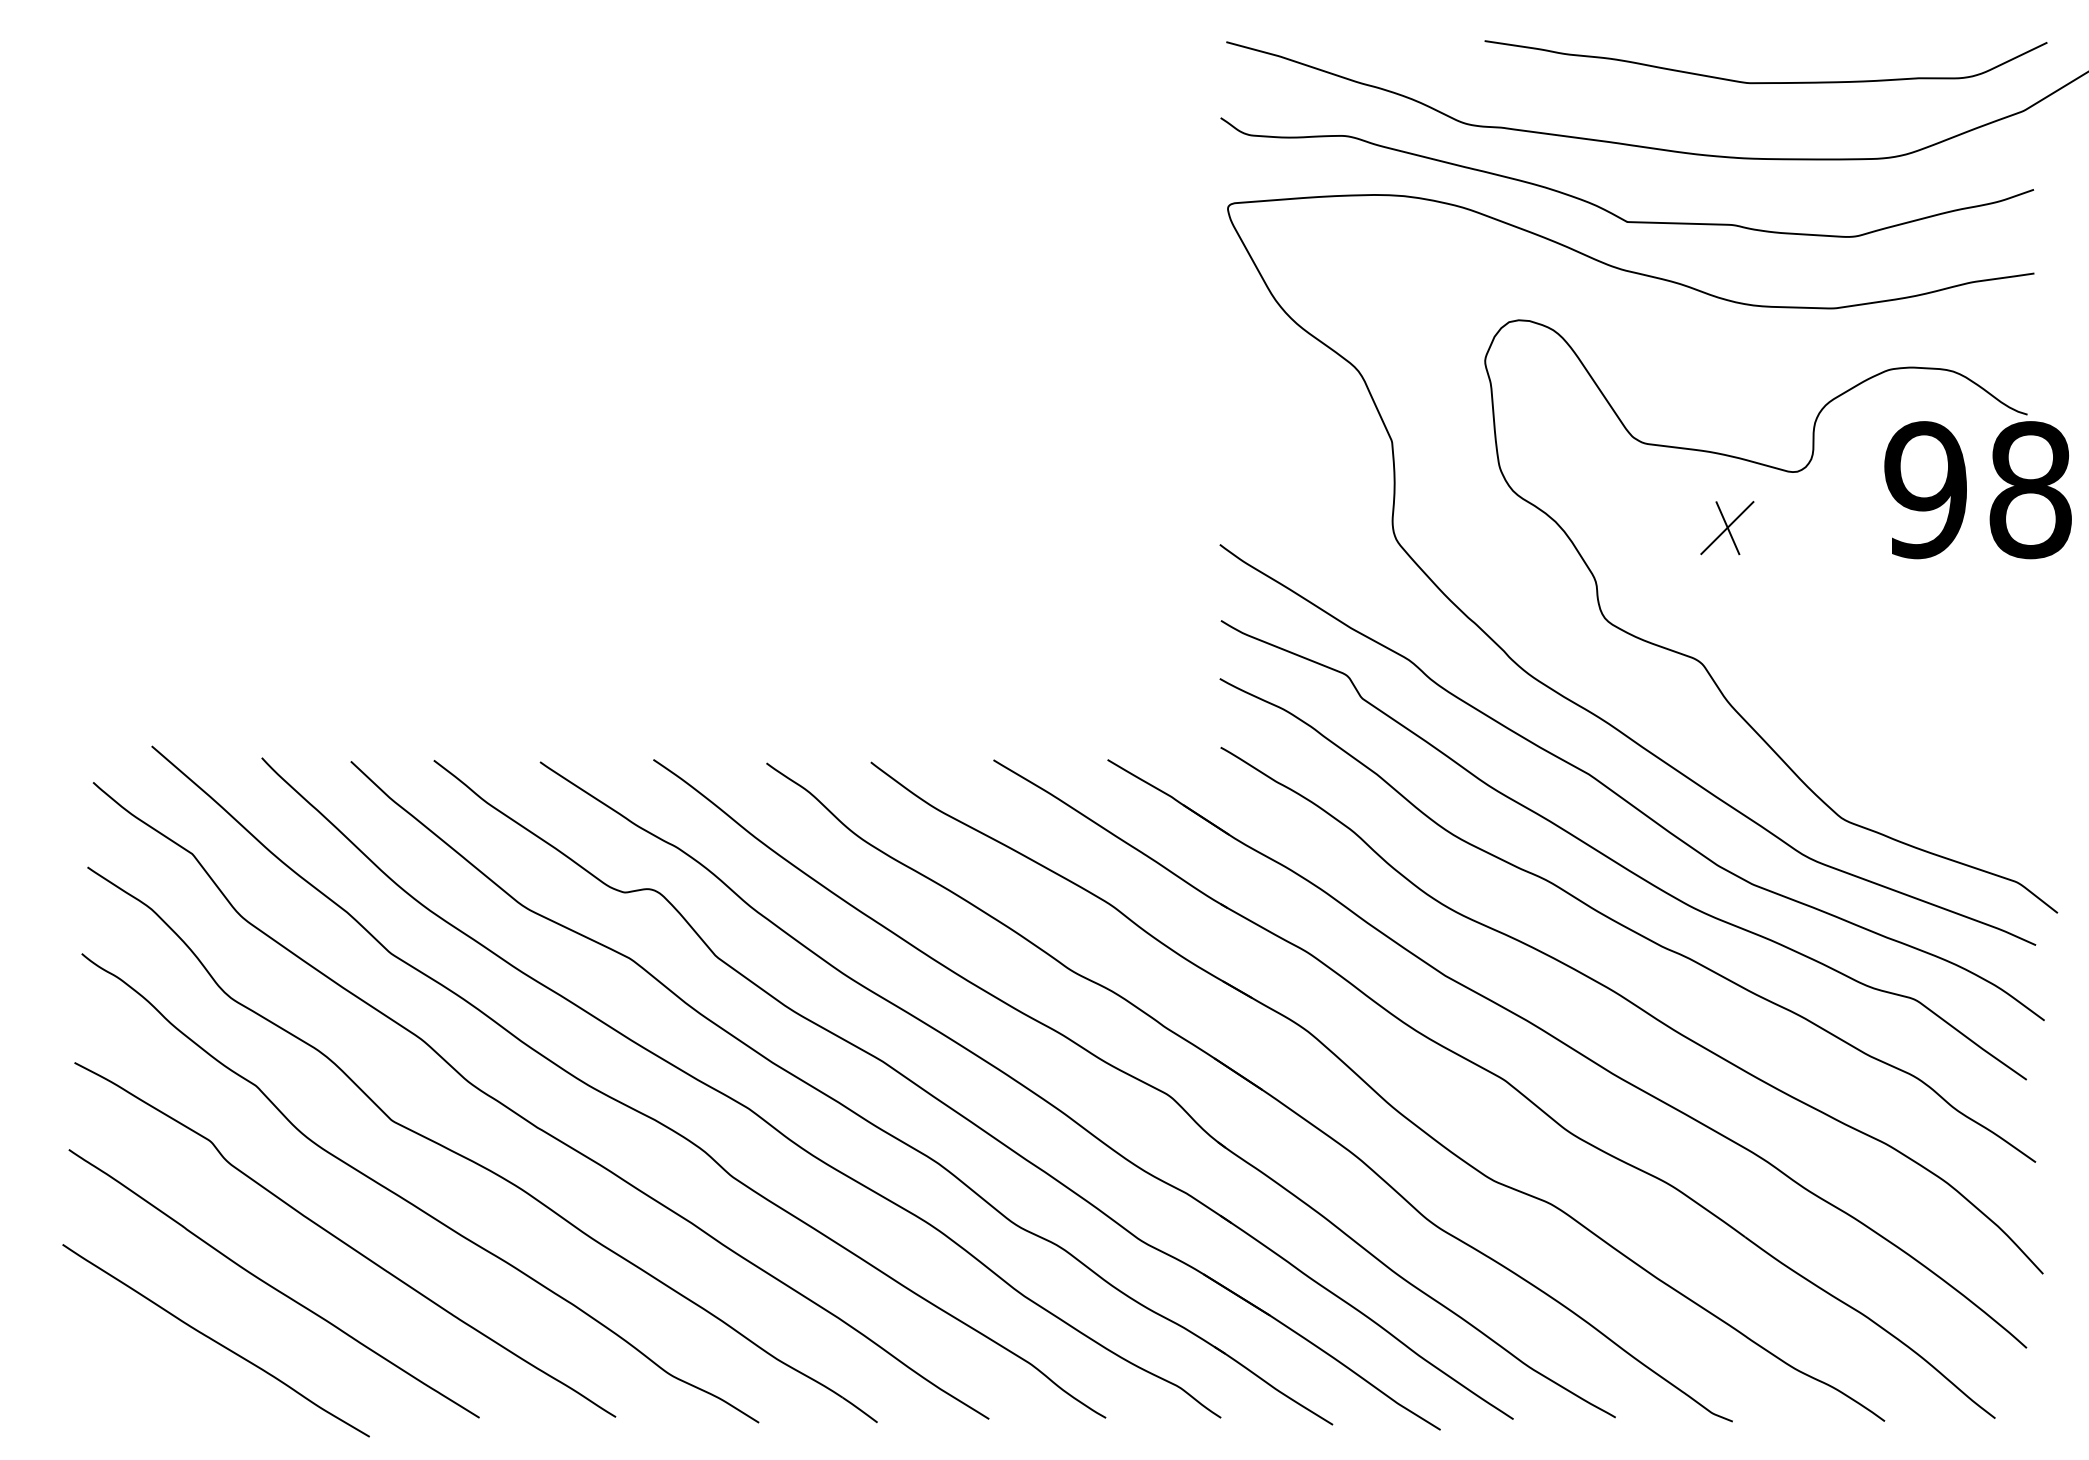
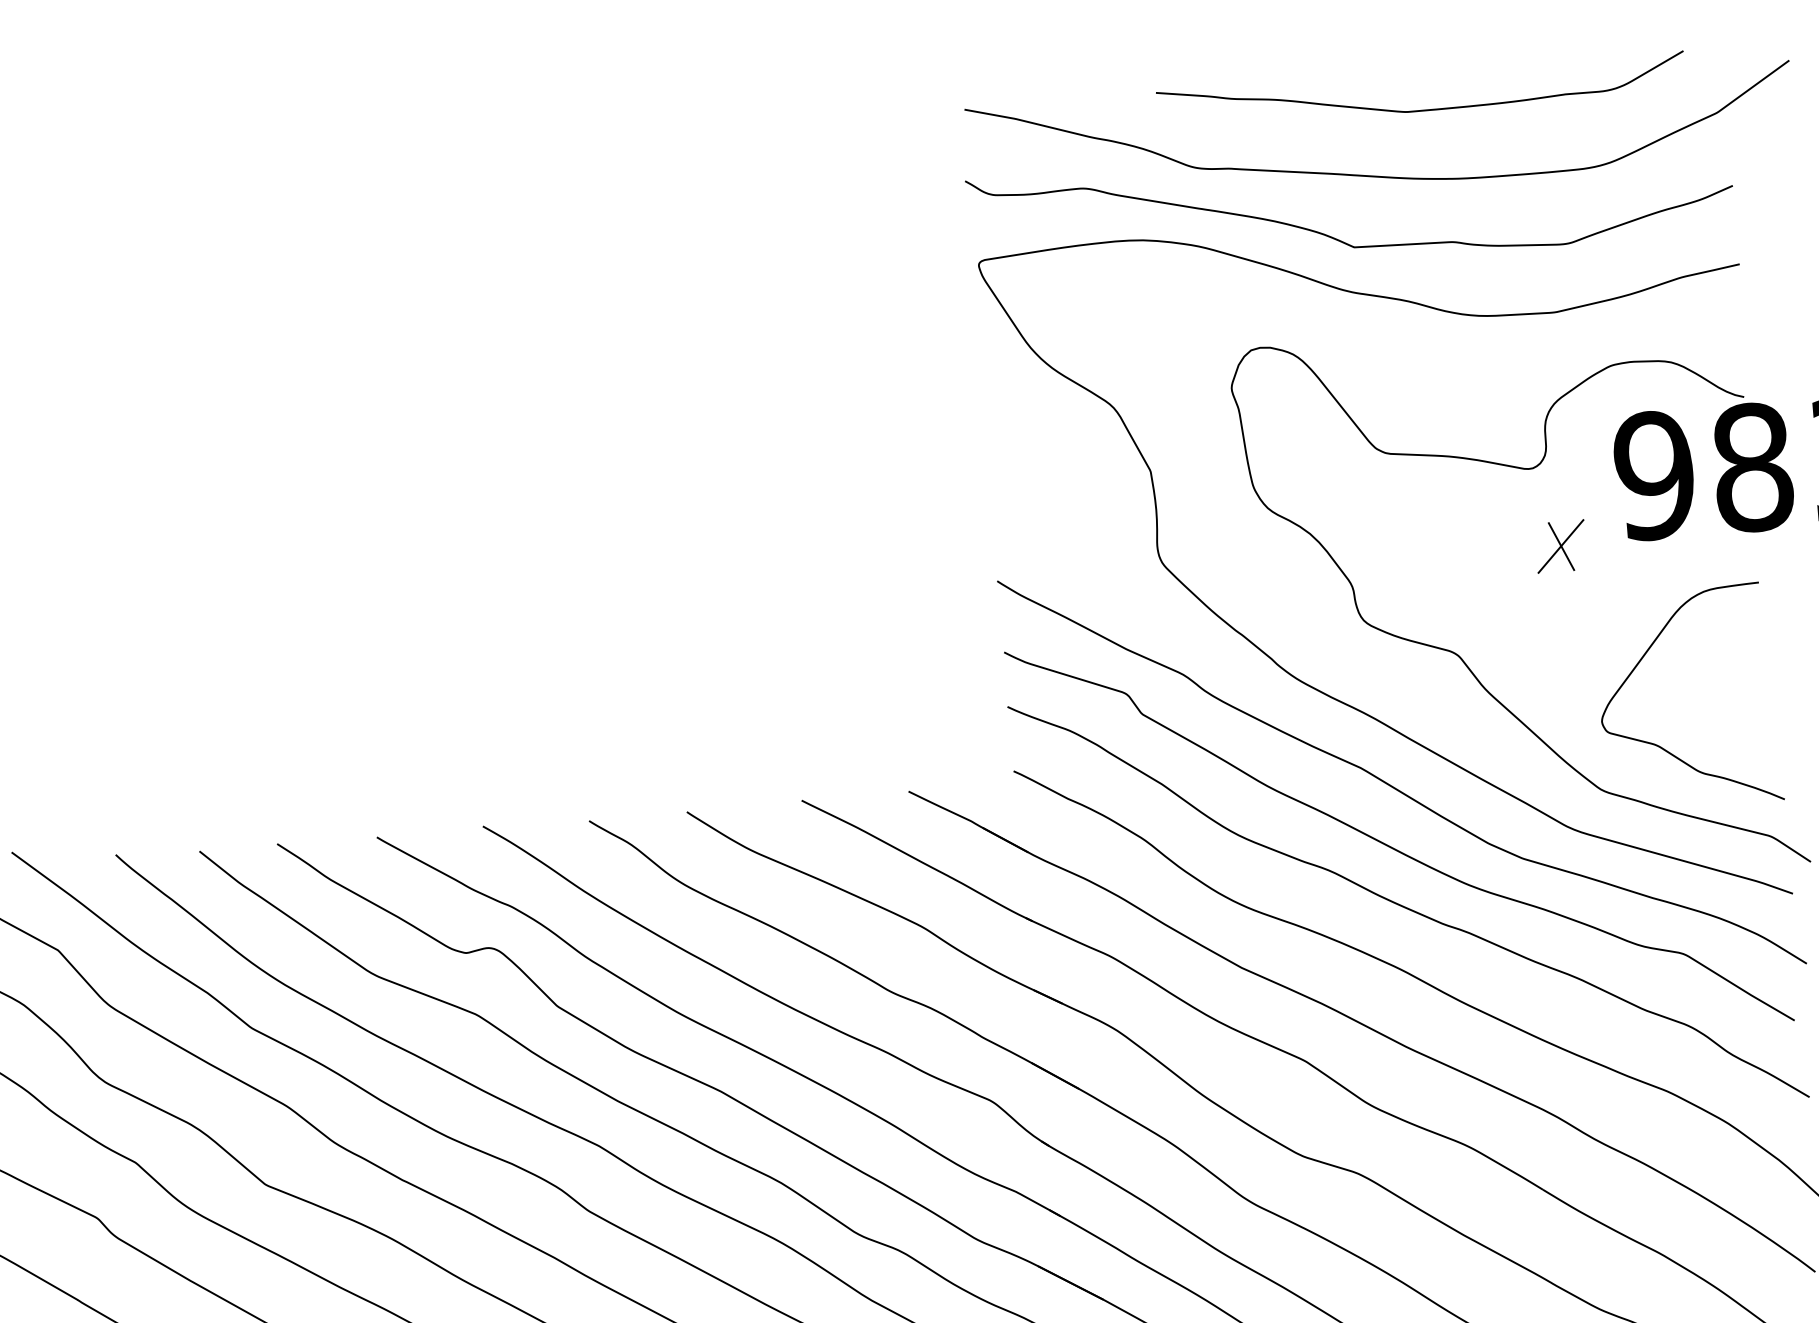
curve: (1765, 82) -> (1422, 110), moved
part: (1727, 528) -> (1561, 546), moved
curve: (1907, 776) -> (1659, 745), added

